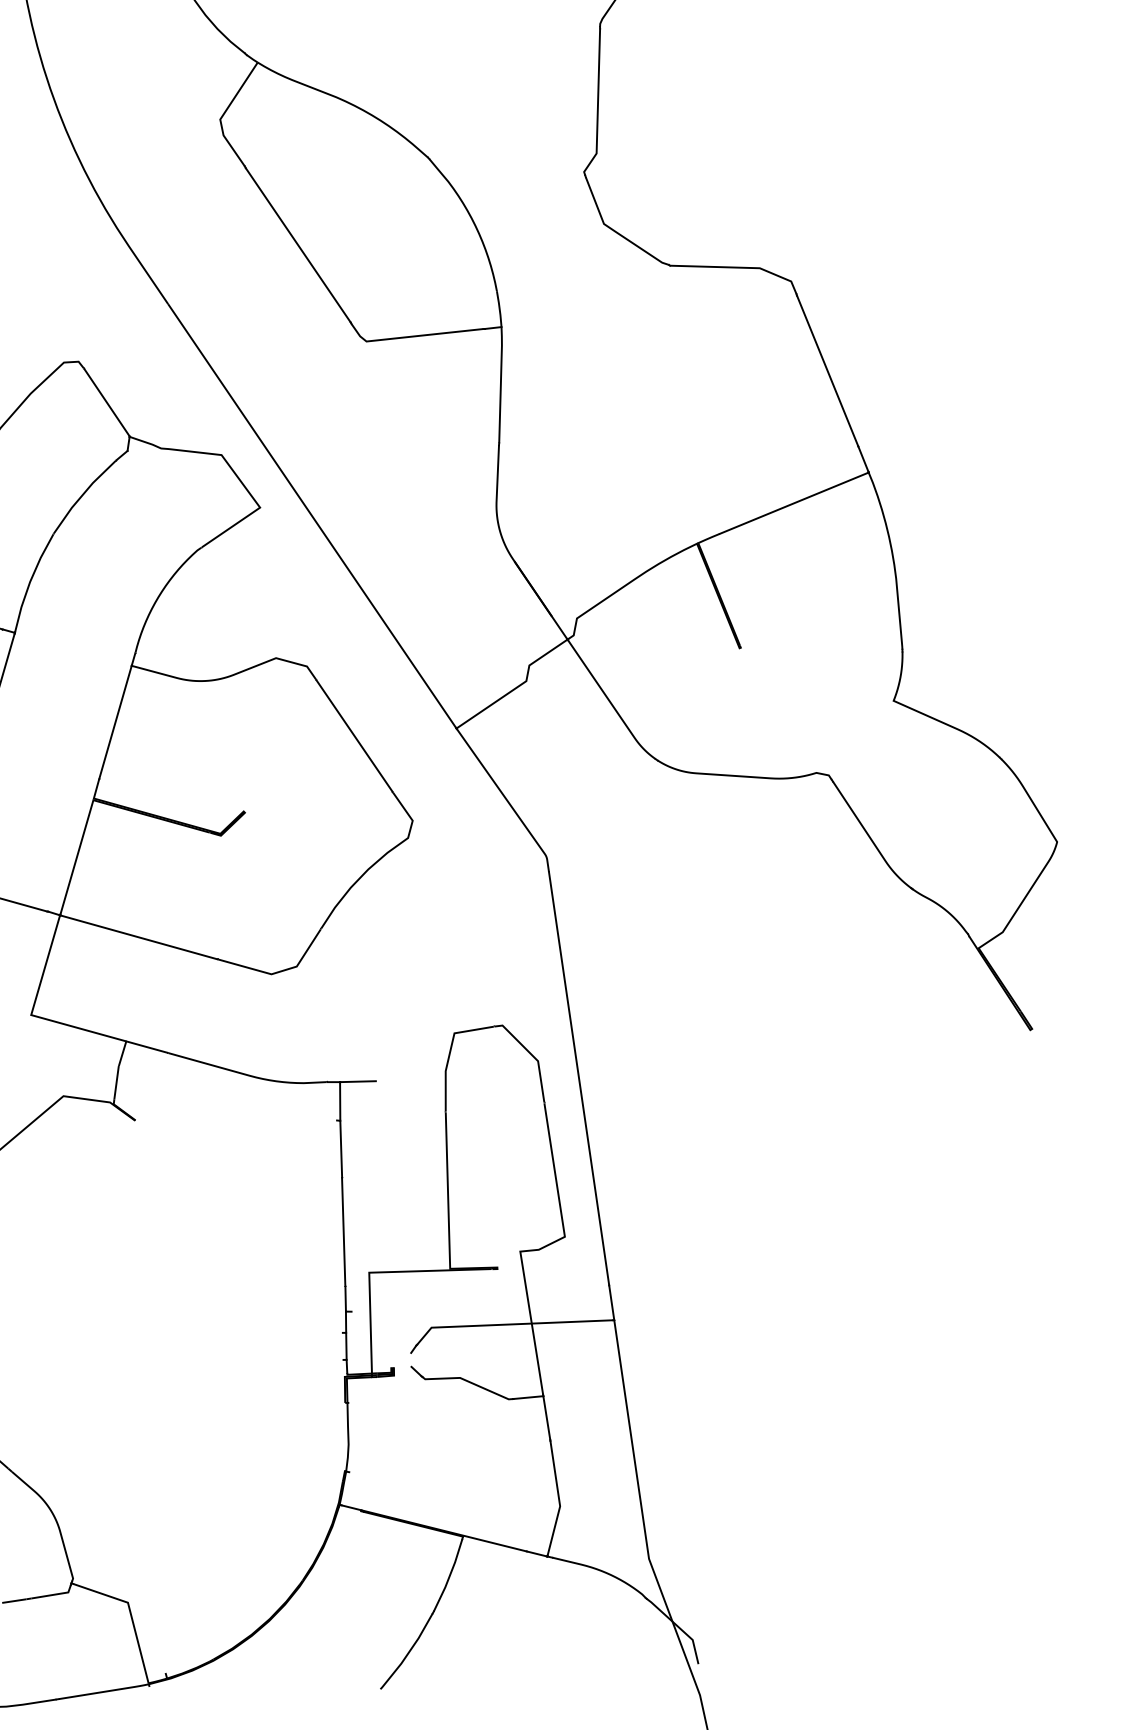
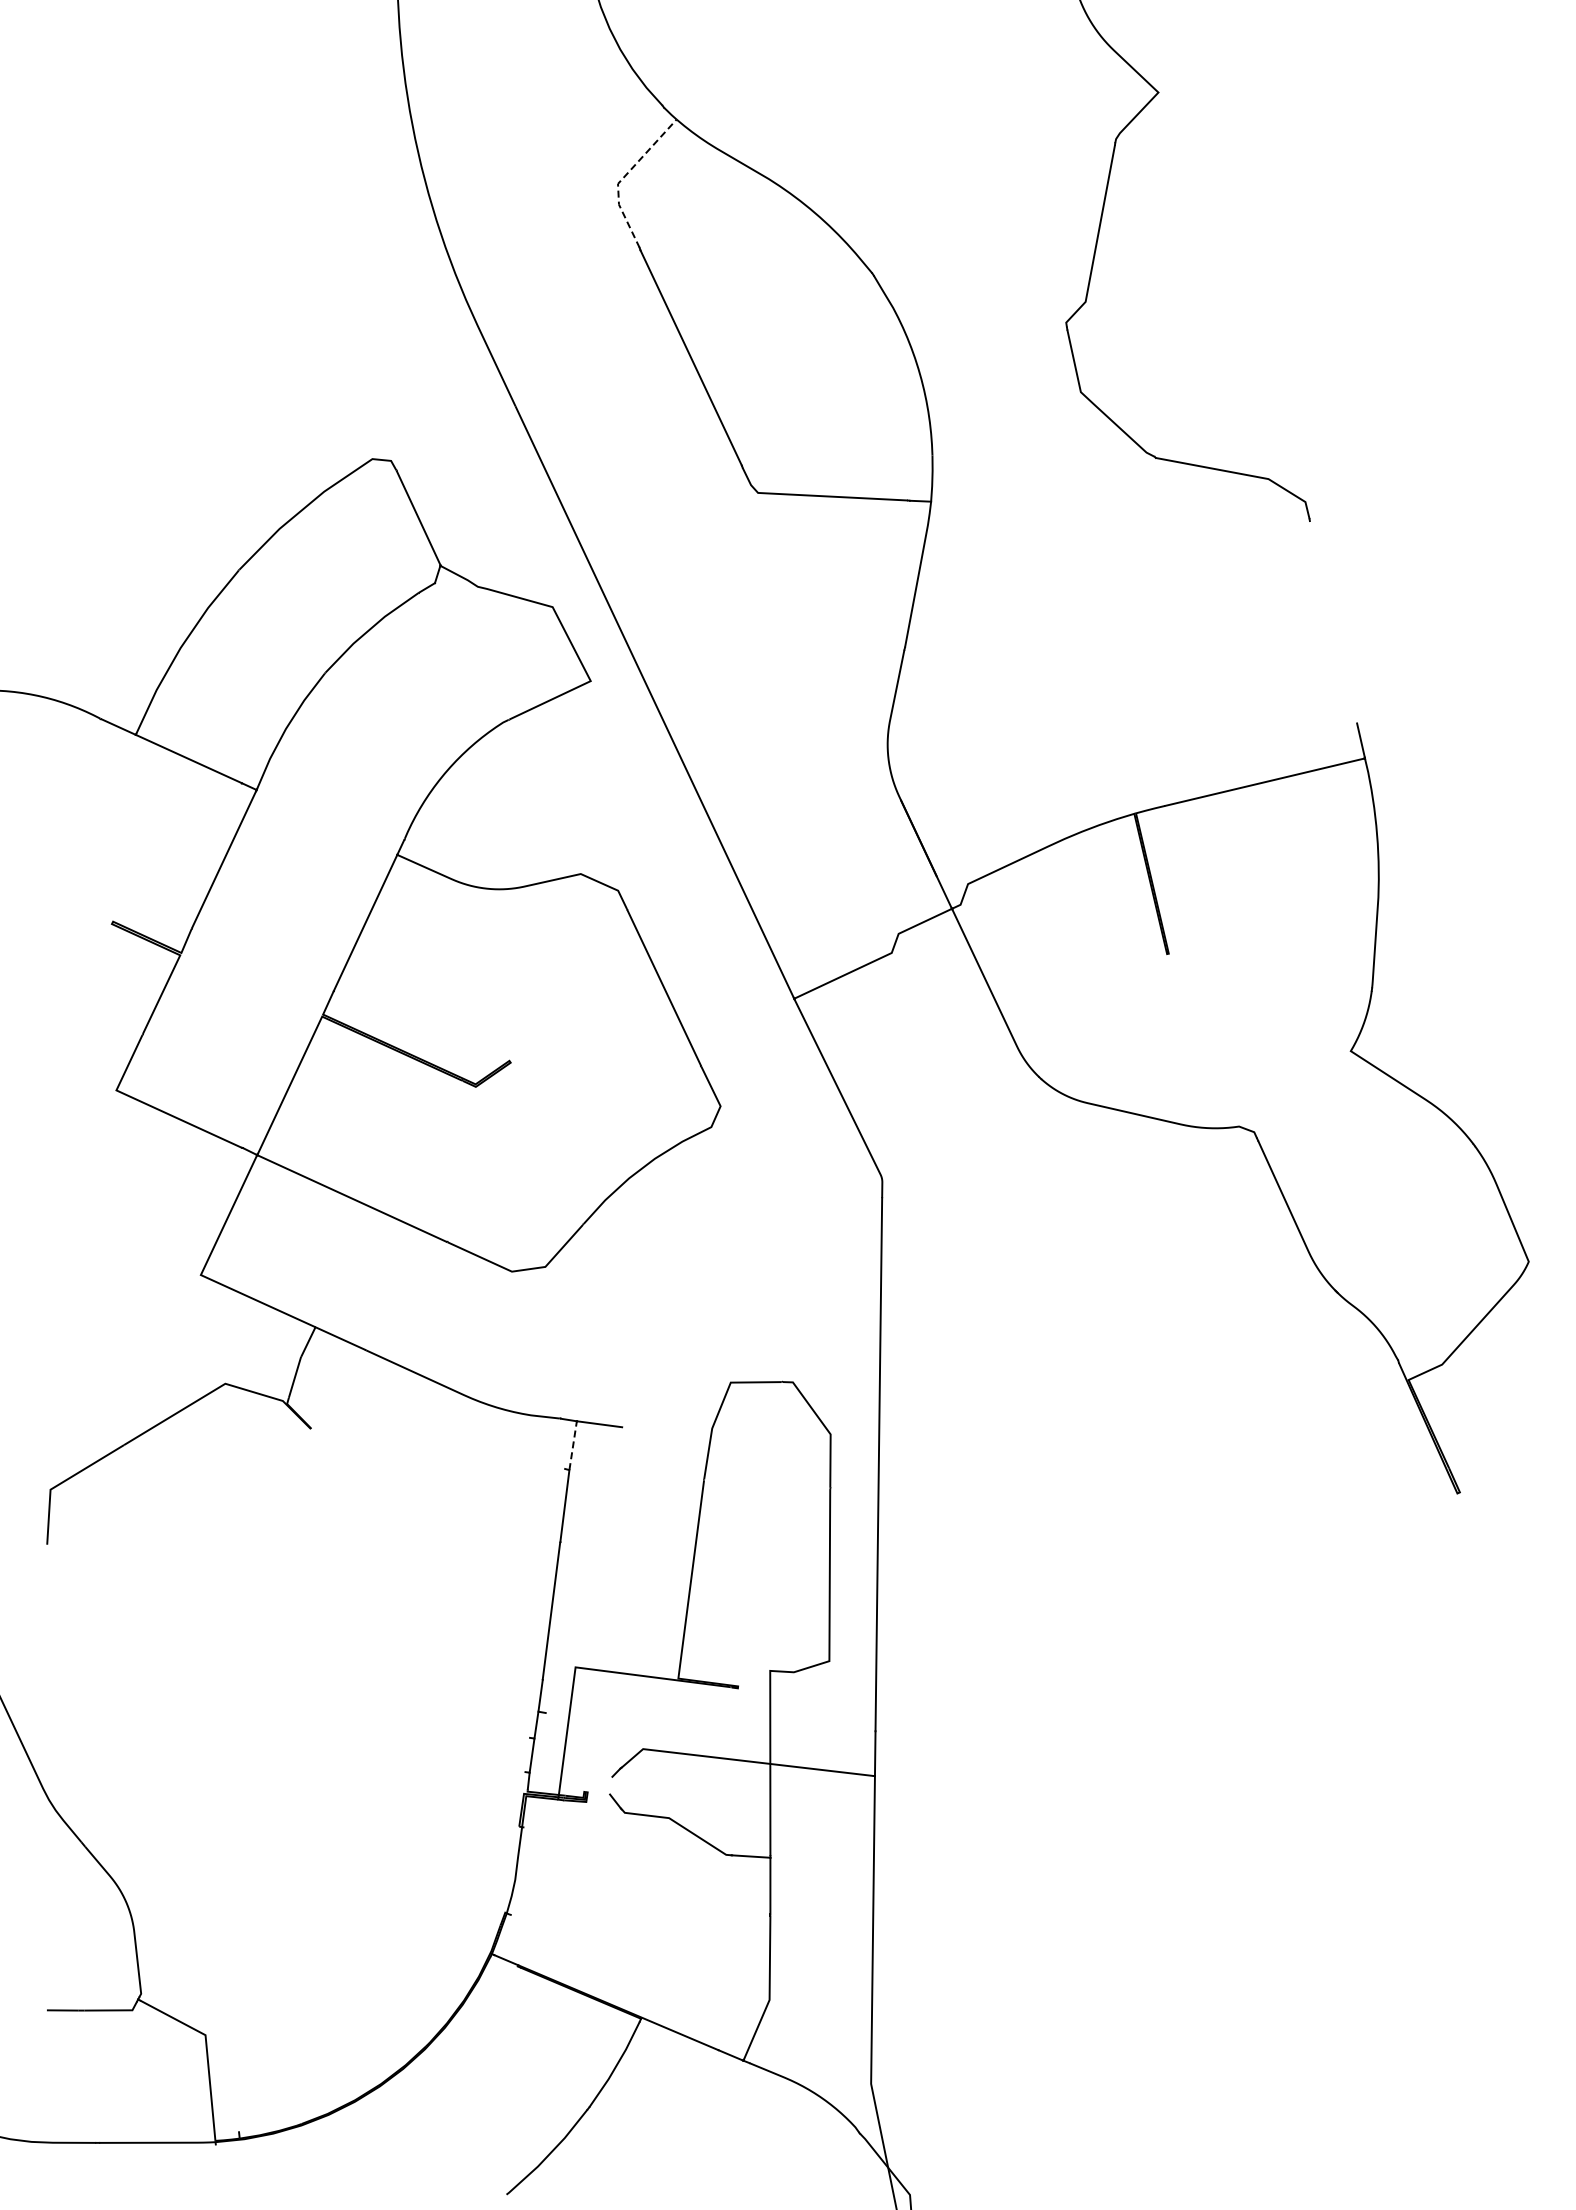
line: (223, 114) -> (623, 178), solid -> dashed
line: (827, 371) -> (1333, 622), removed
line: (340, 1101) -> (573, 1445), solid -> dashed

